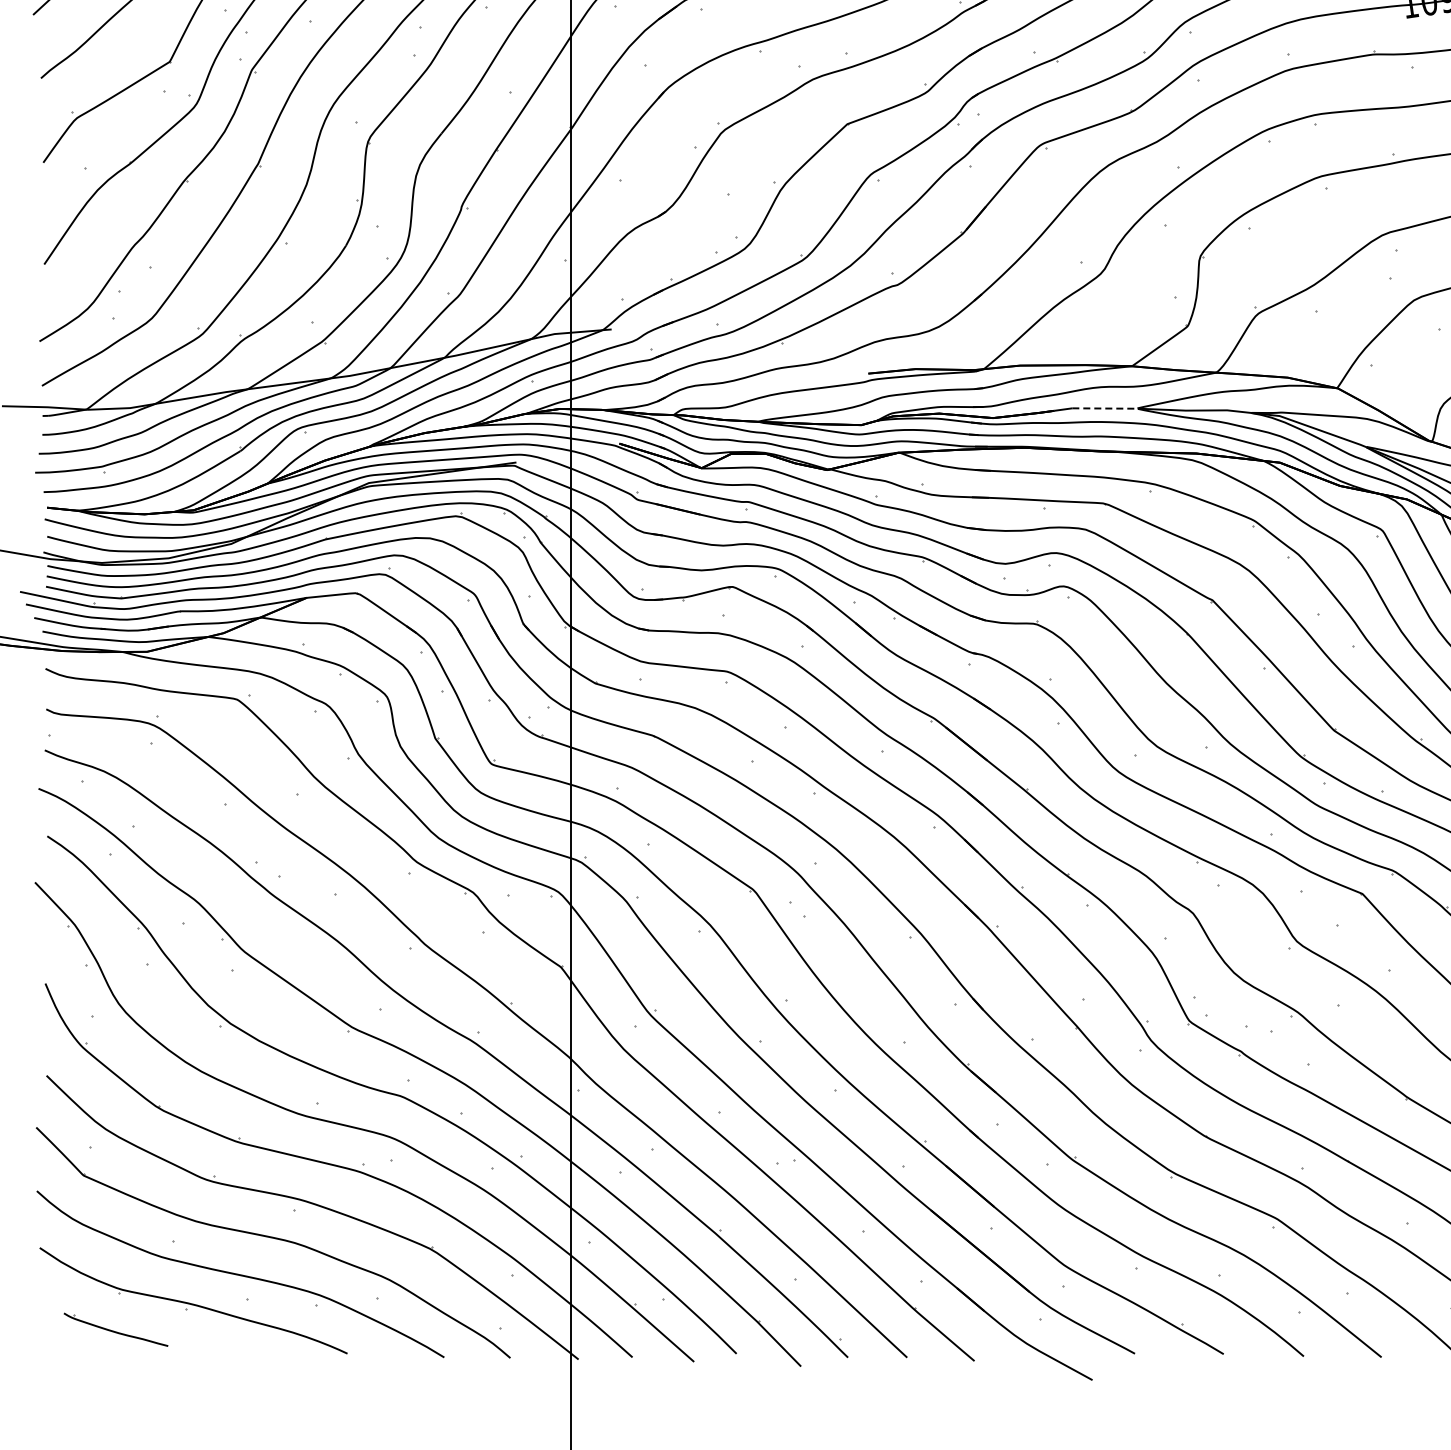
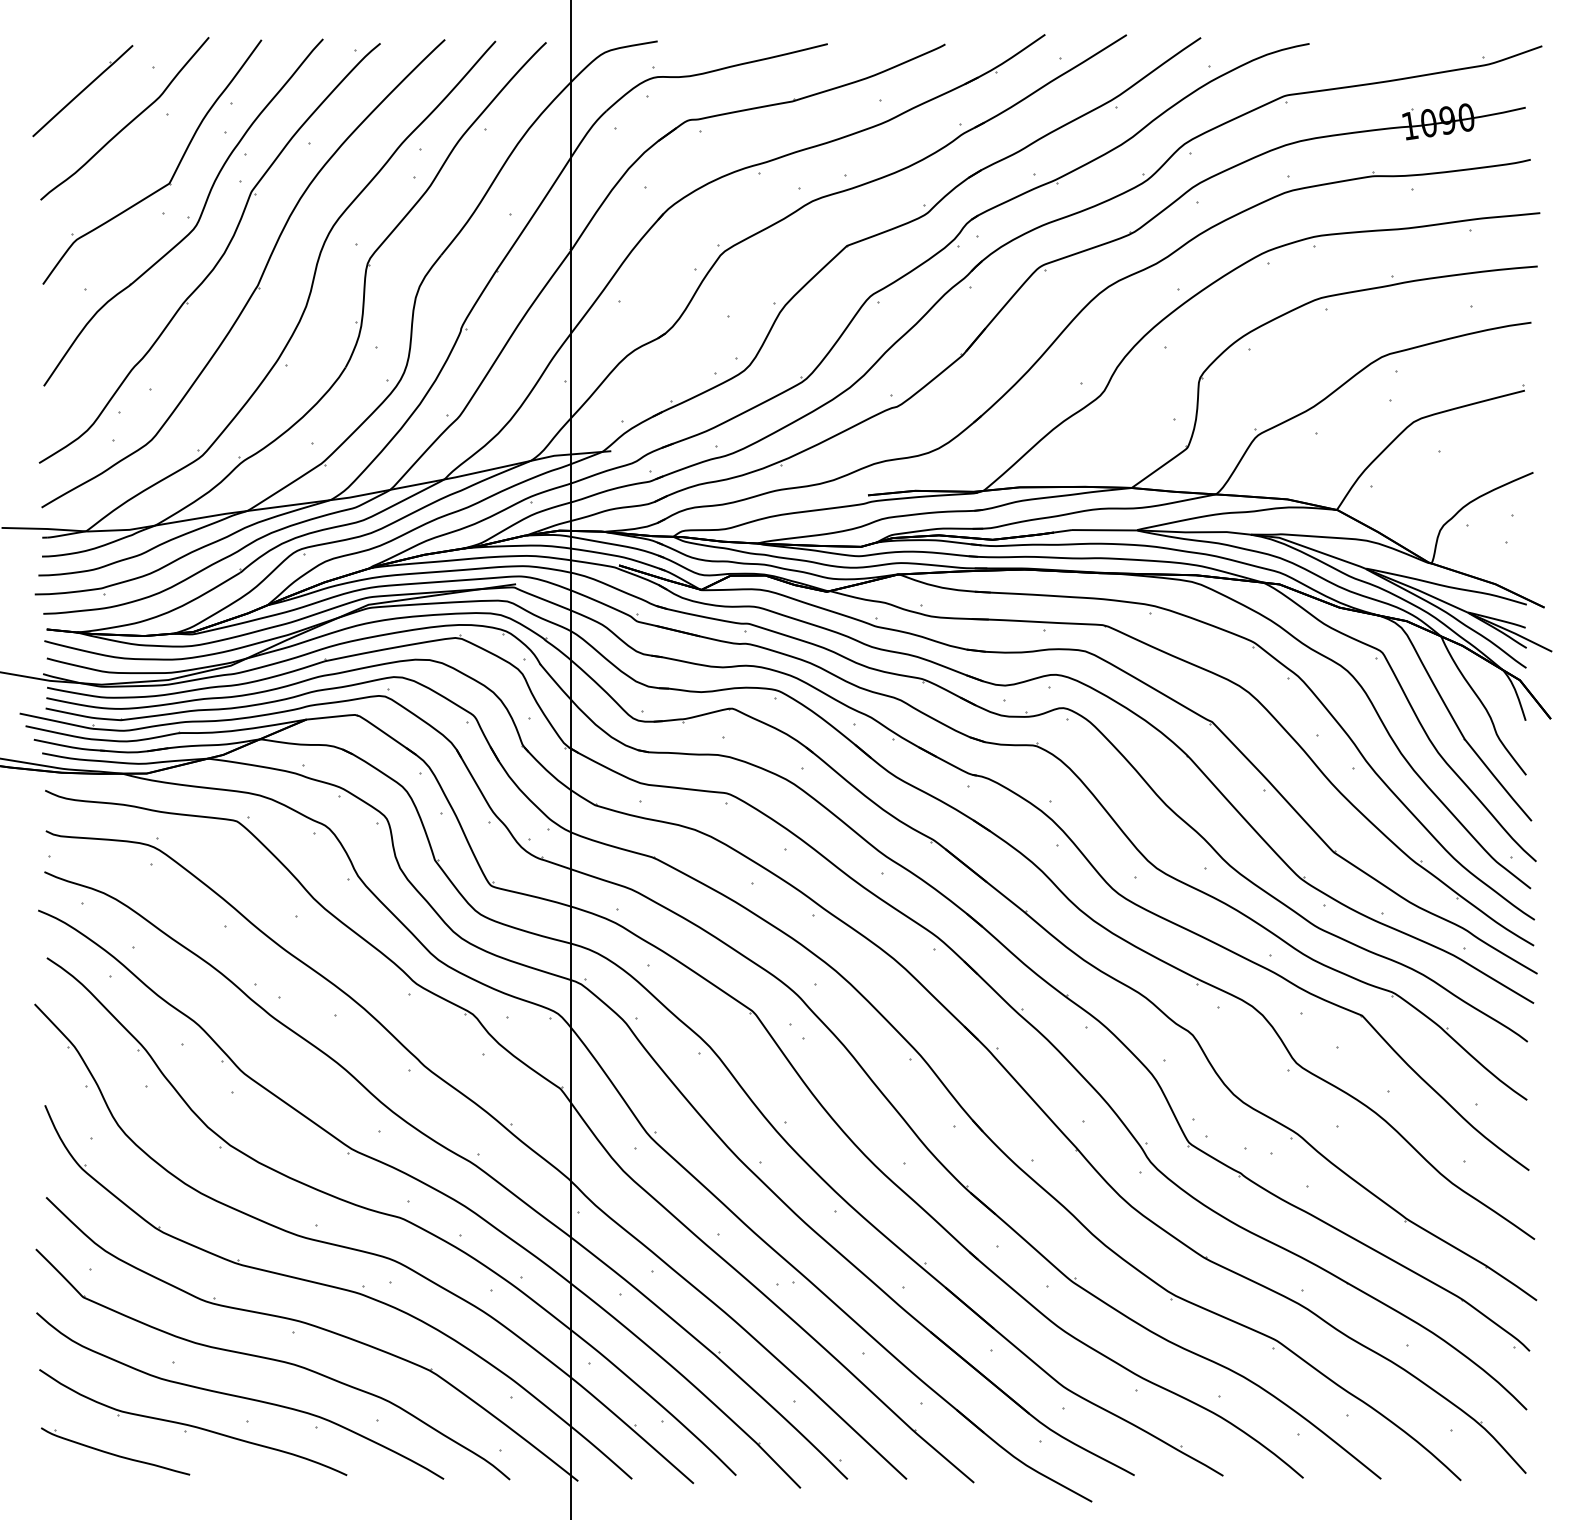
line: (1105, 408) -> (1105, 530), dashed -> solid
part: (115, 1329) -> (115, 1451), size x1.43

